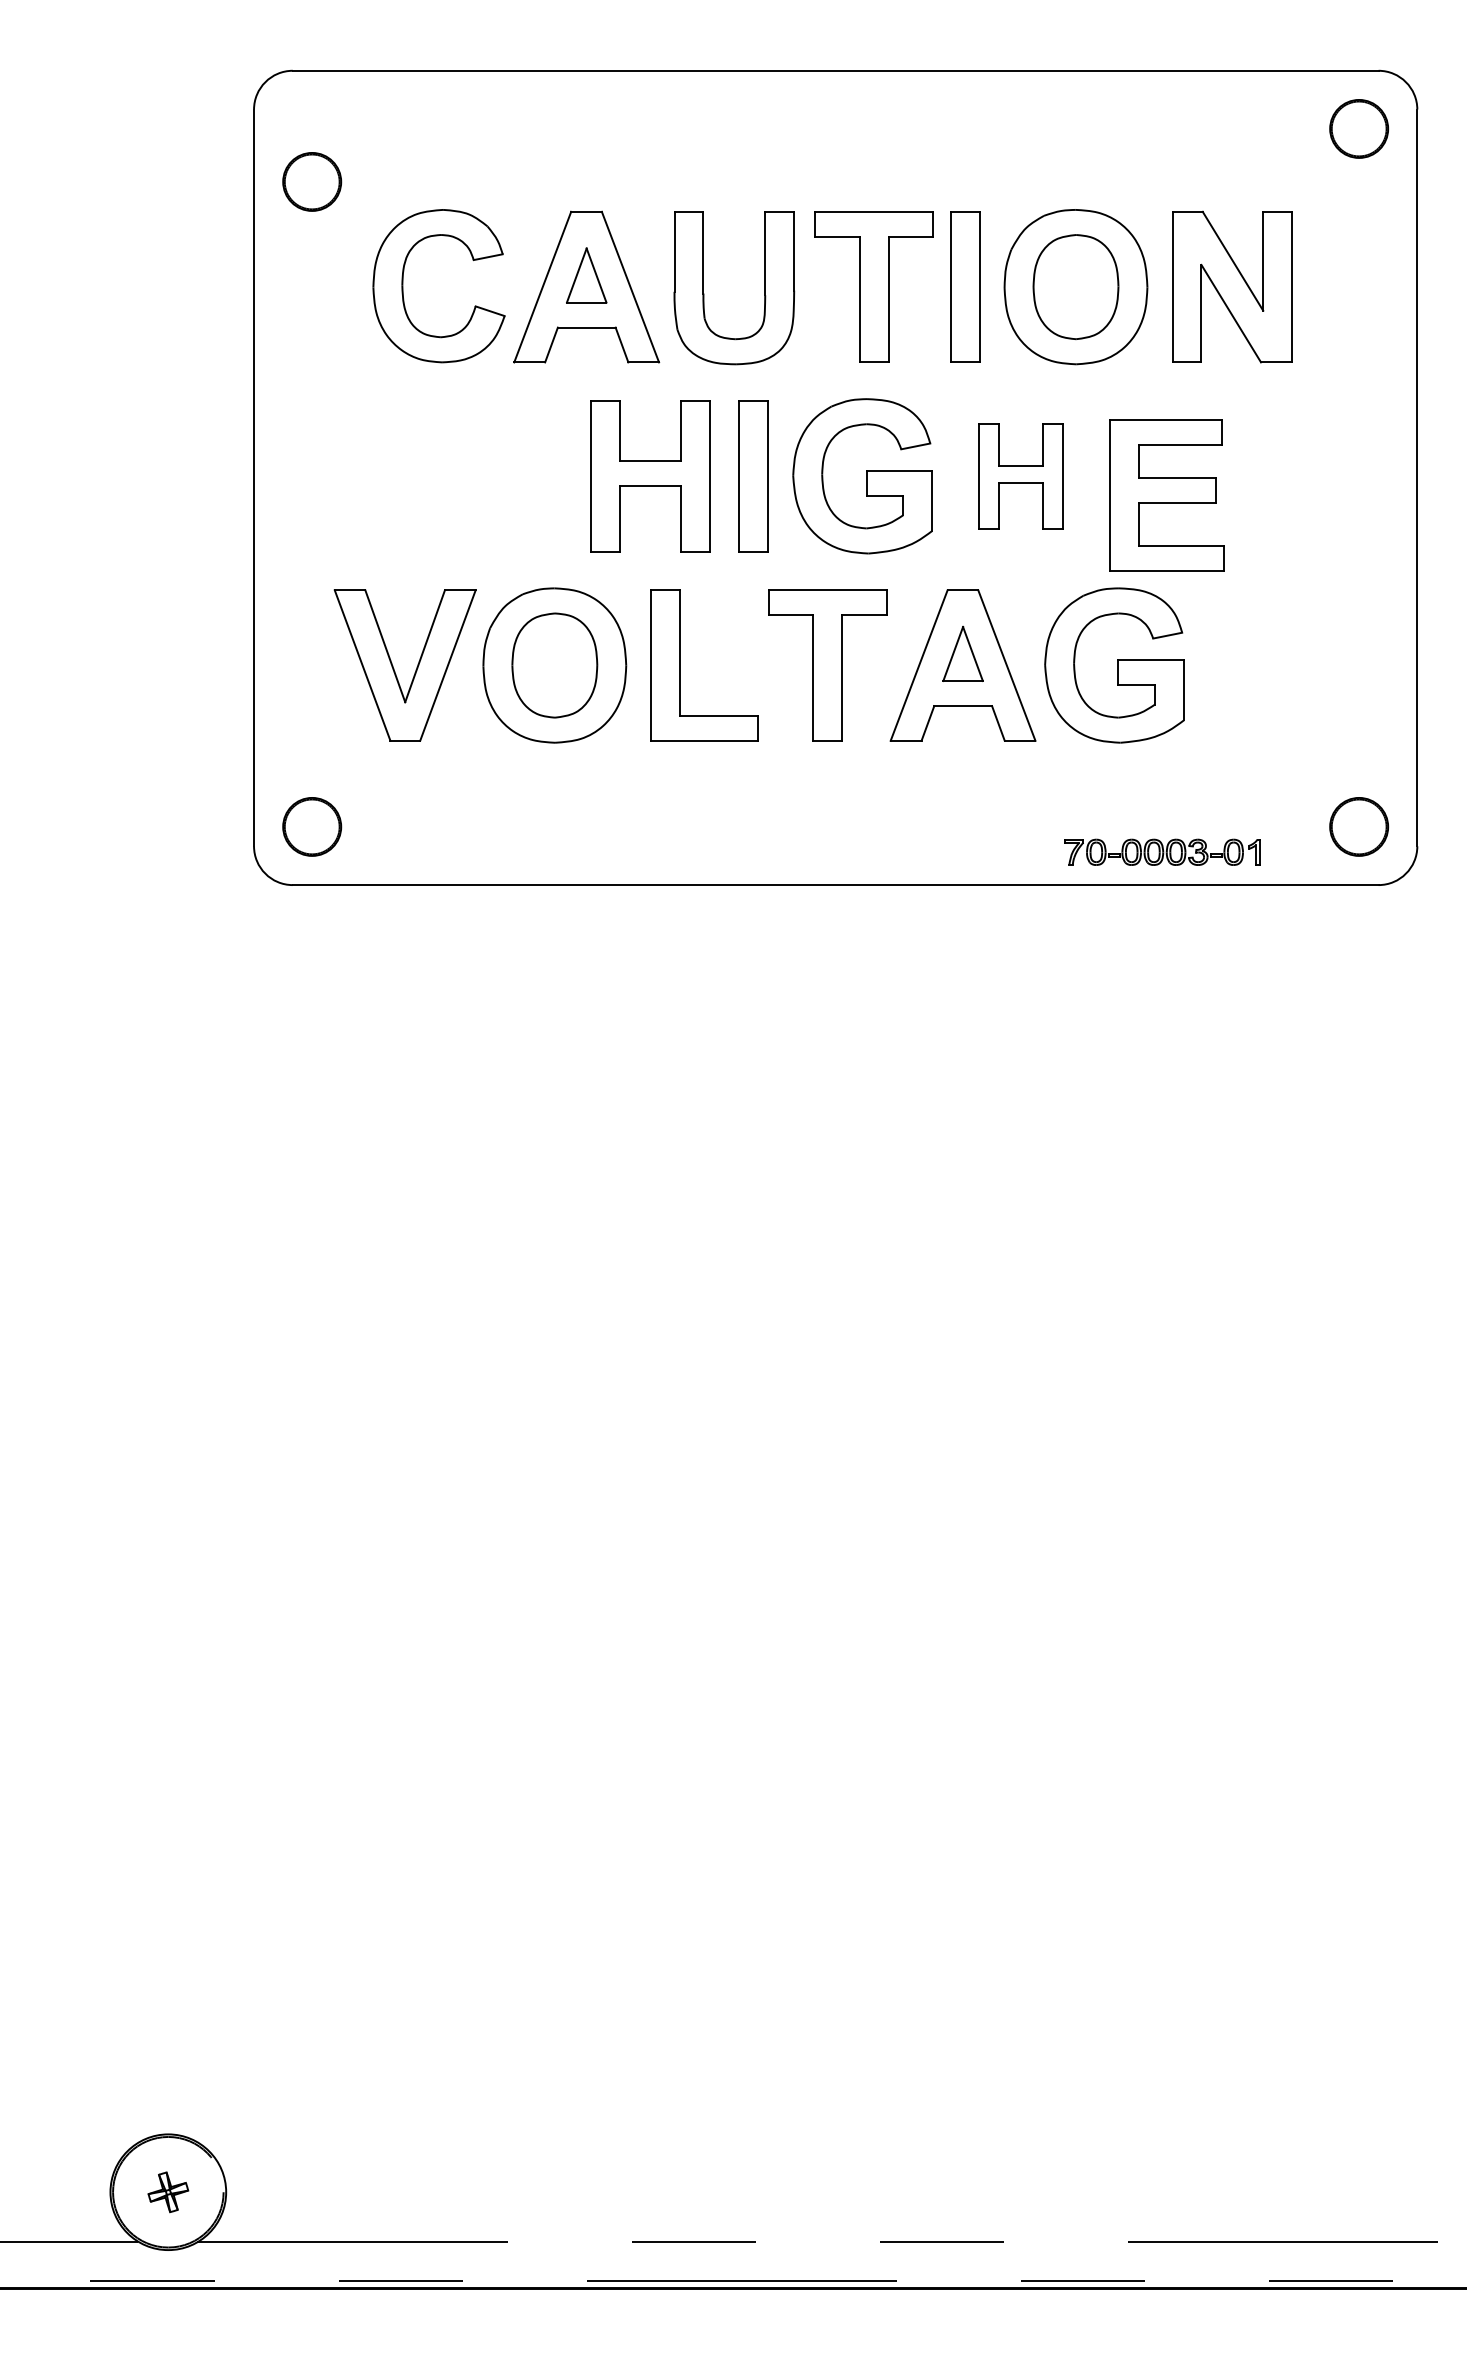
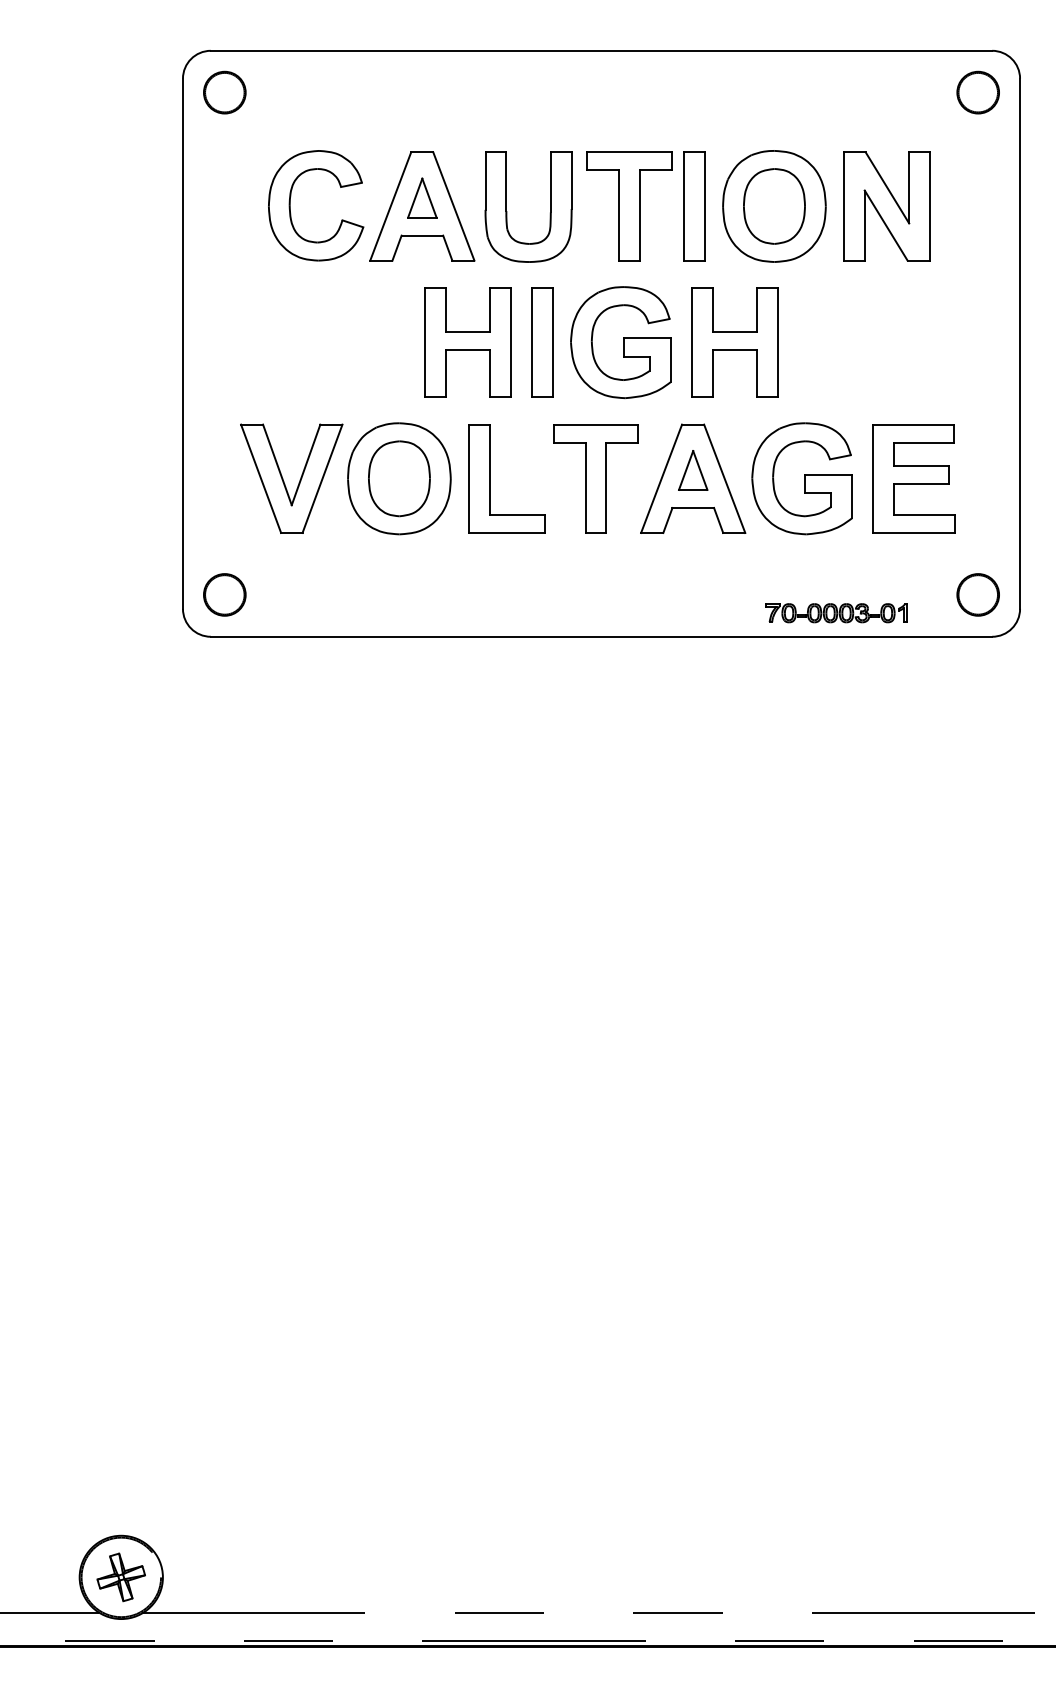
part: (312, 181) -> (225, 92), moved
part: (1020, 476) -> (734, 342), size x1.43
part: (1166, 495) -> (913, 478), moved
part: (168, 2192) -> (121, 1577), size x1.67

